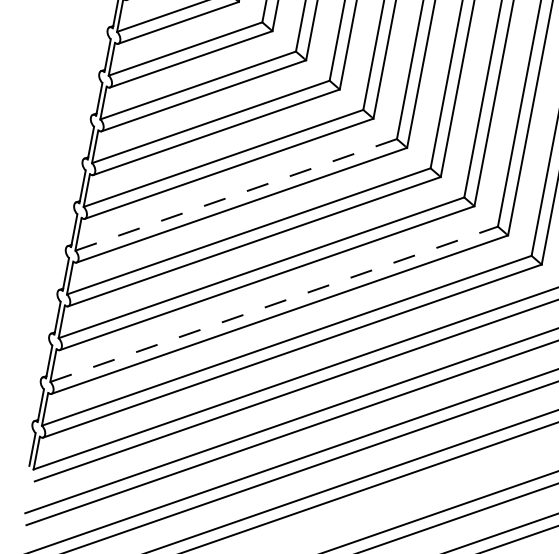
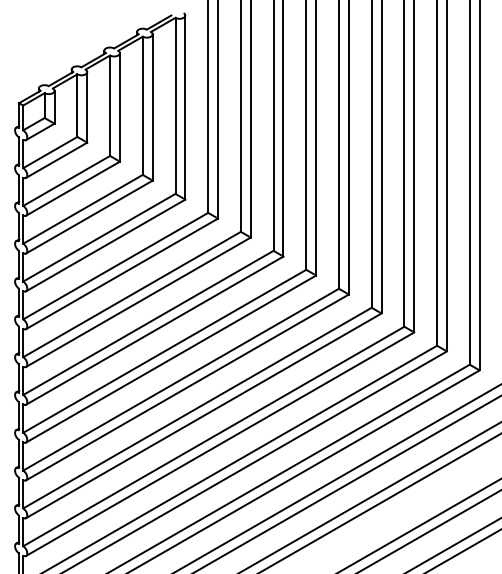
line: (236, 194) -> (148, 322), dashed -> solid
line: (274, 303) -> (197, 407), dashed -> solid

